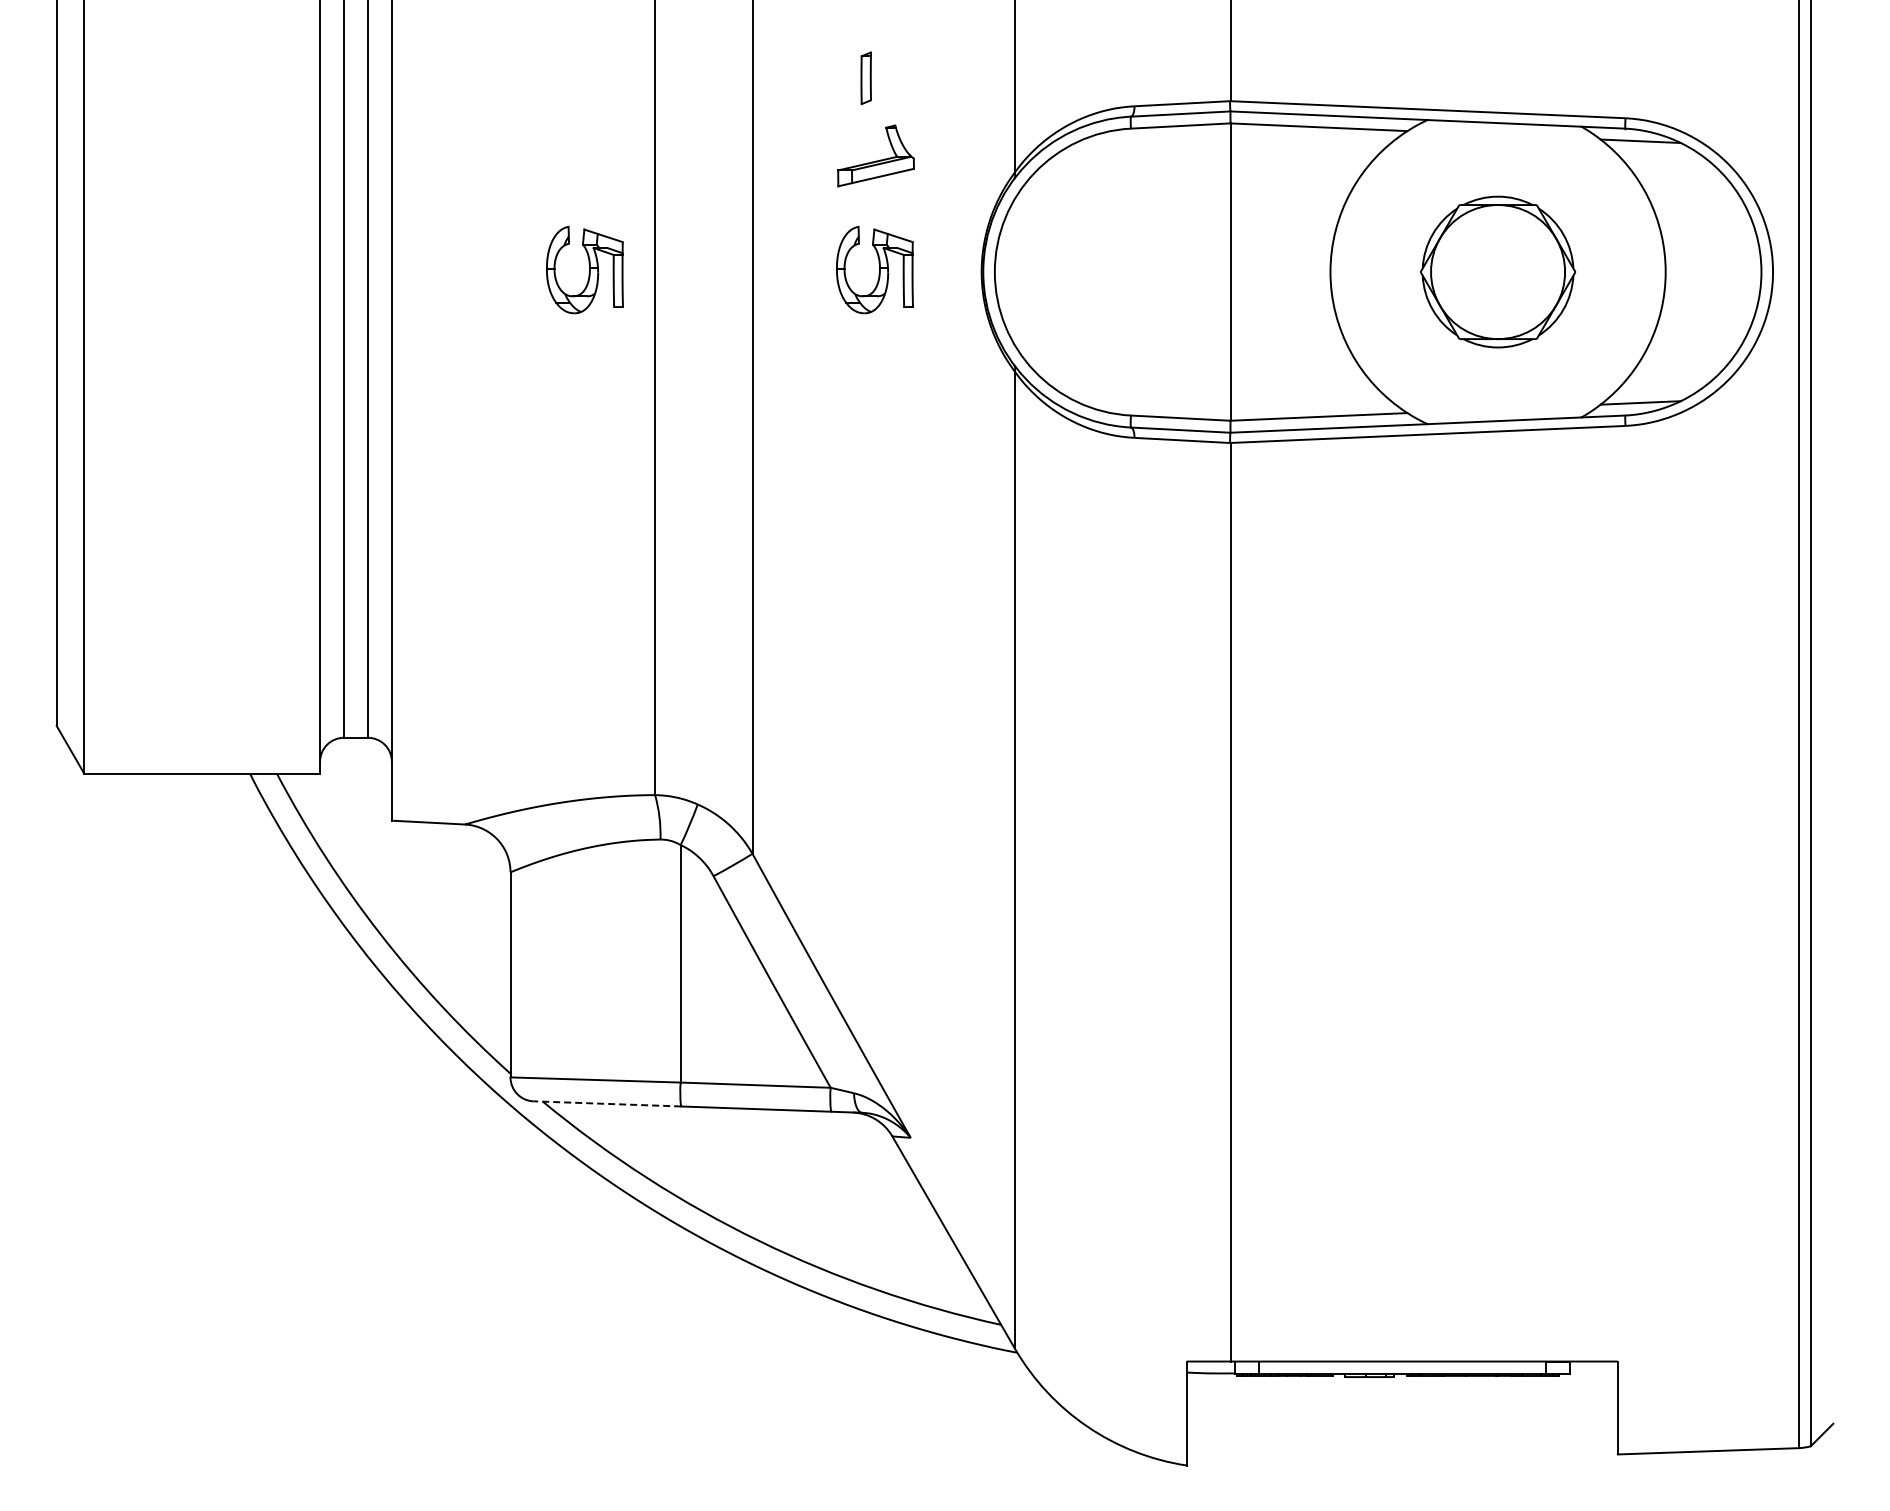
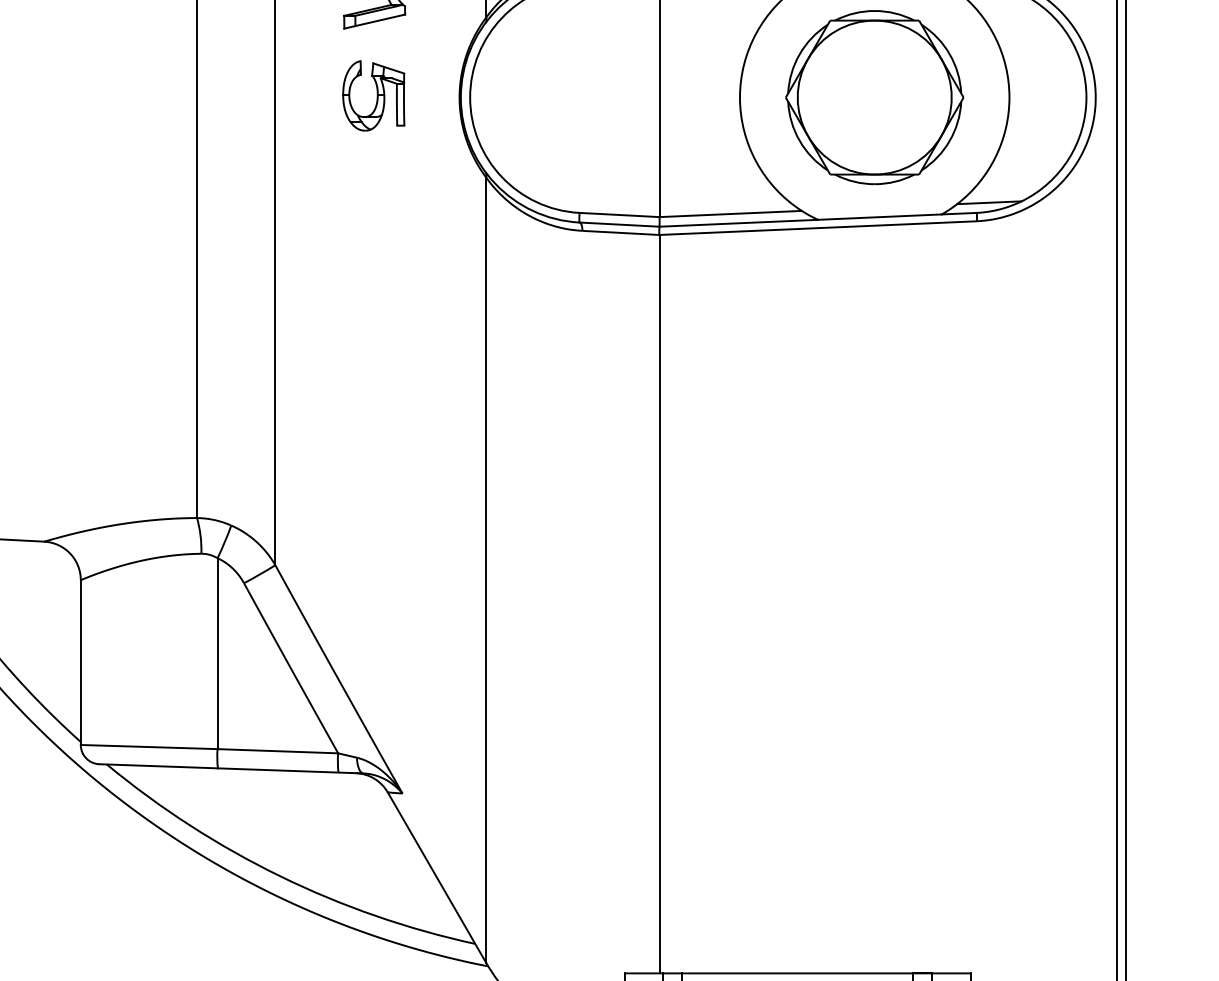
part: (584, 269) -> (140, 95), removed
part: (1497, 271) -> (874, 97), size x1.43
line: (607, 1103) -> (158, 765), dashed -> solid

